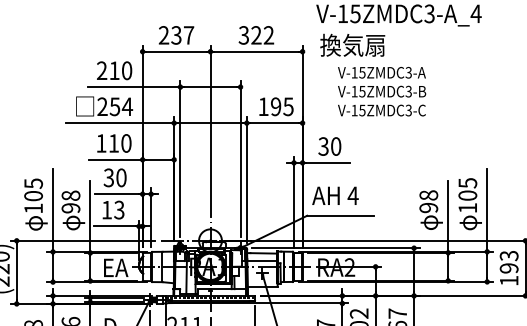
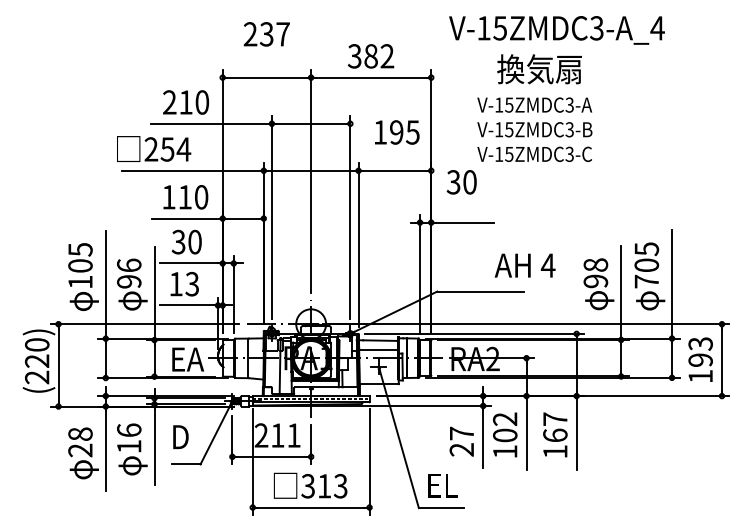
text: (176, 35) -> (266, 34), moved
text: (255, 35) -> (370, 56), 322 -> 382
text: (352, 45) -> (539, 69), moved
text: (104, 106) -> (154, 148), moved
text: (276, 106) -> (397, 132), moved
text: (329, 146) -> (461, 182), moved
text: (71, 195) -> (129, 265), 98 -> 96
text: (334, 195) -> (524, 265), moved
text: (467, 208) -> (646, 281), 105 -> 705

